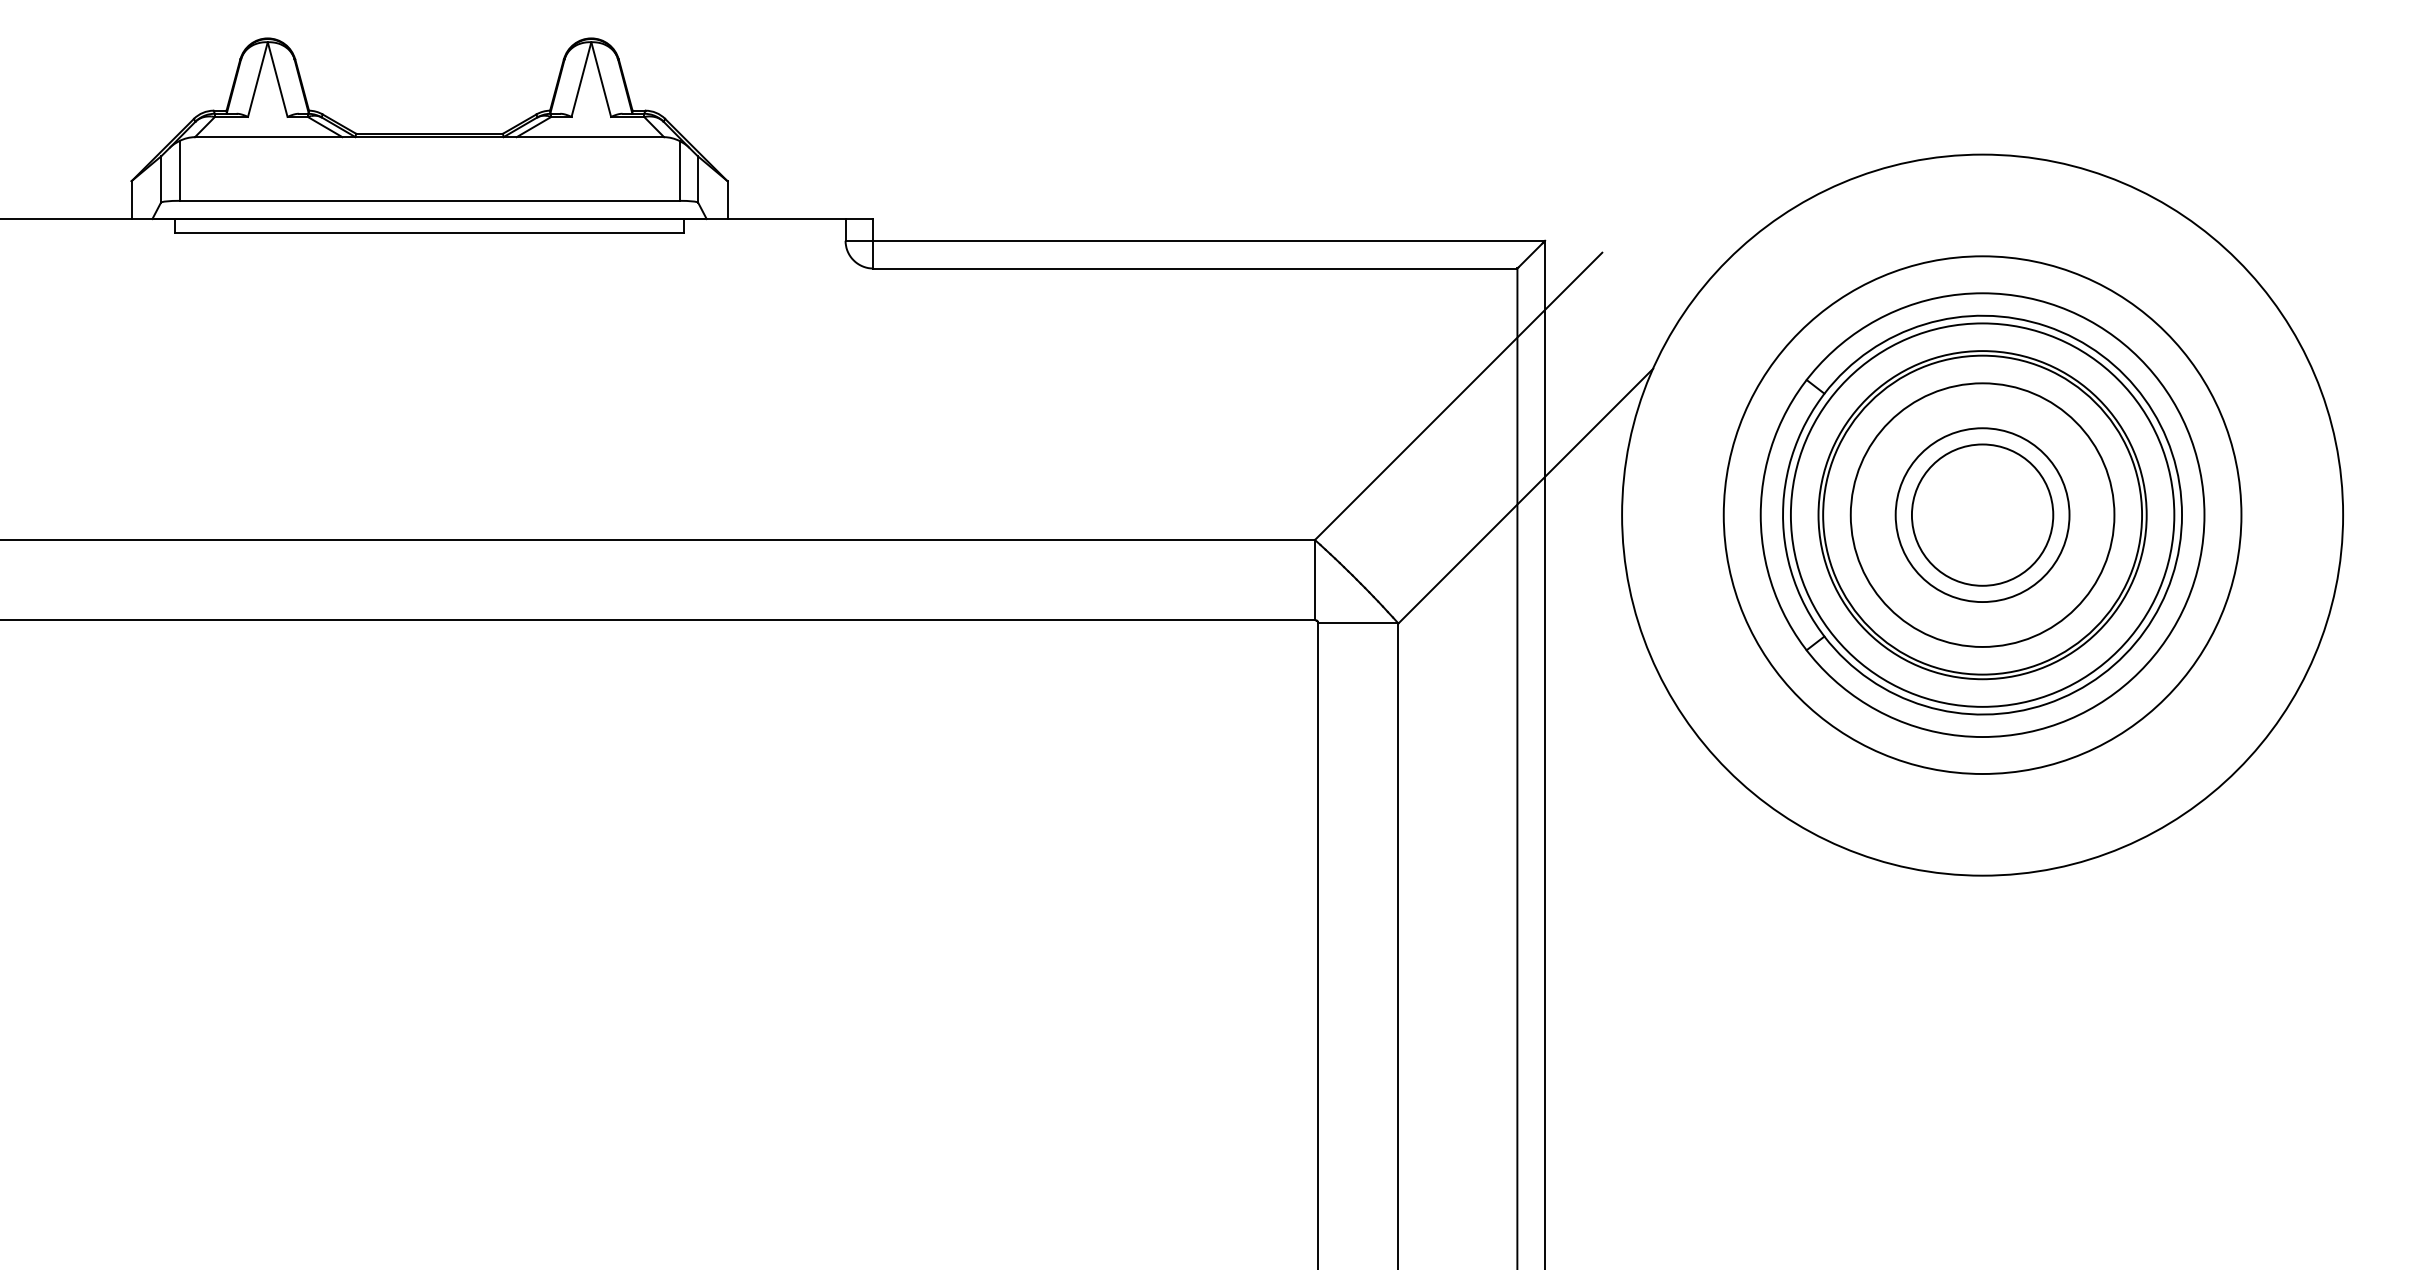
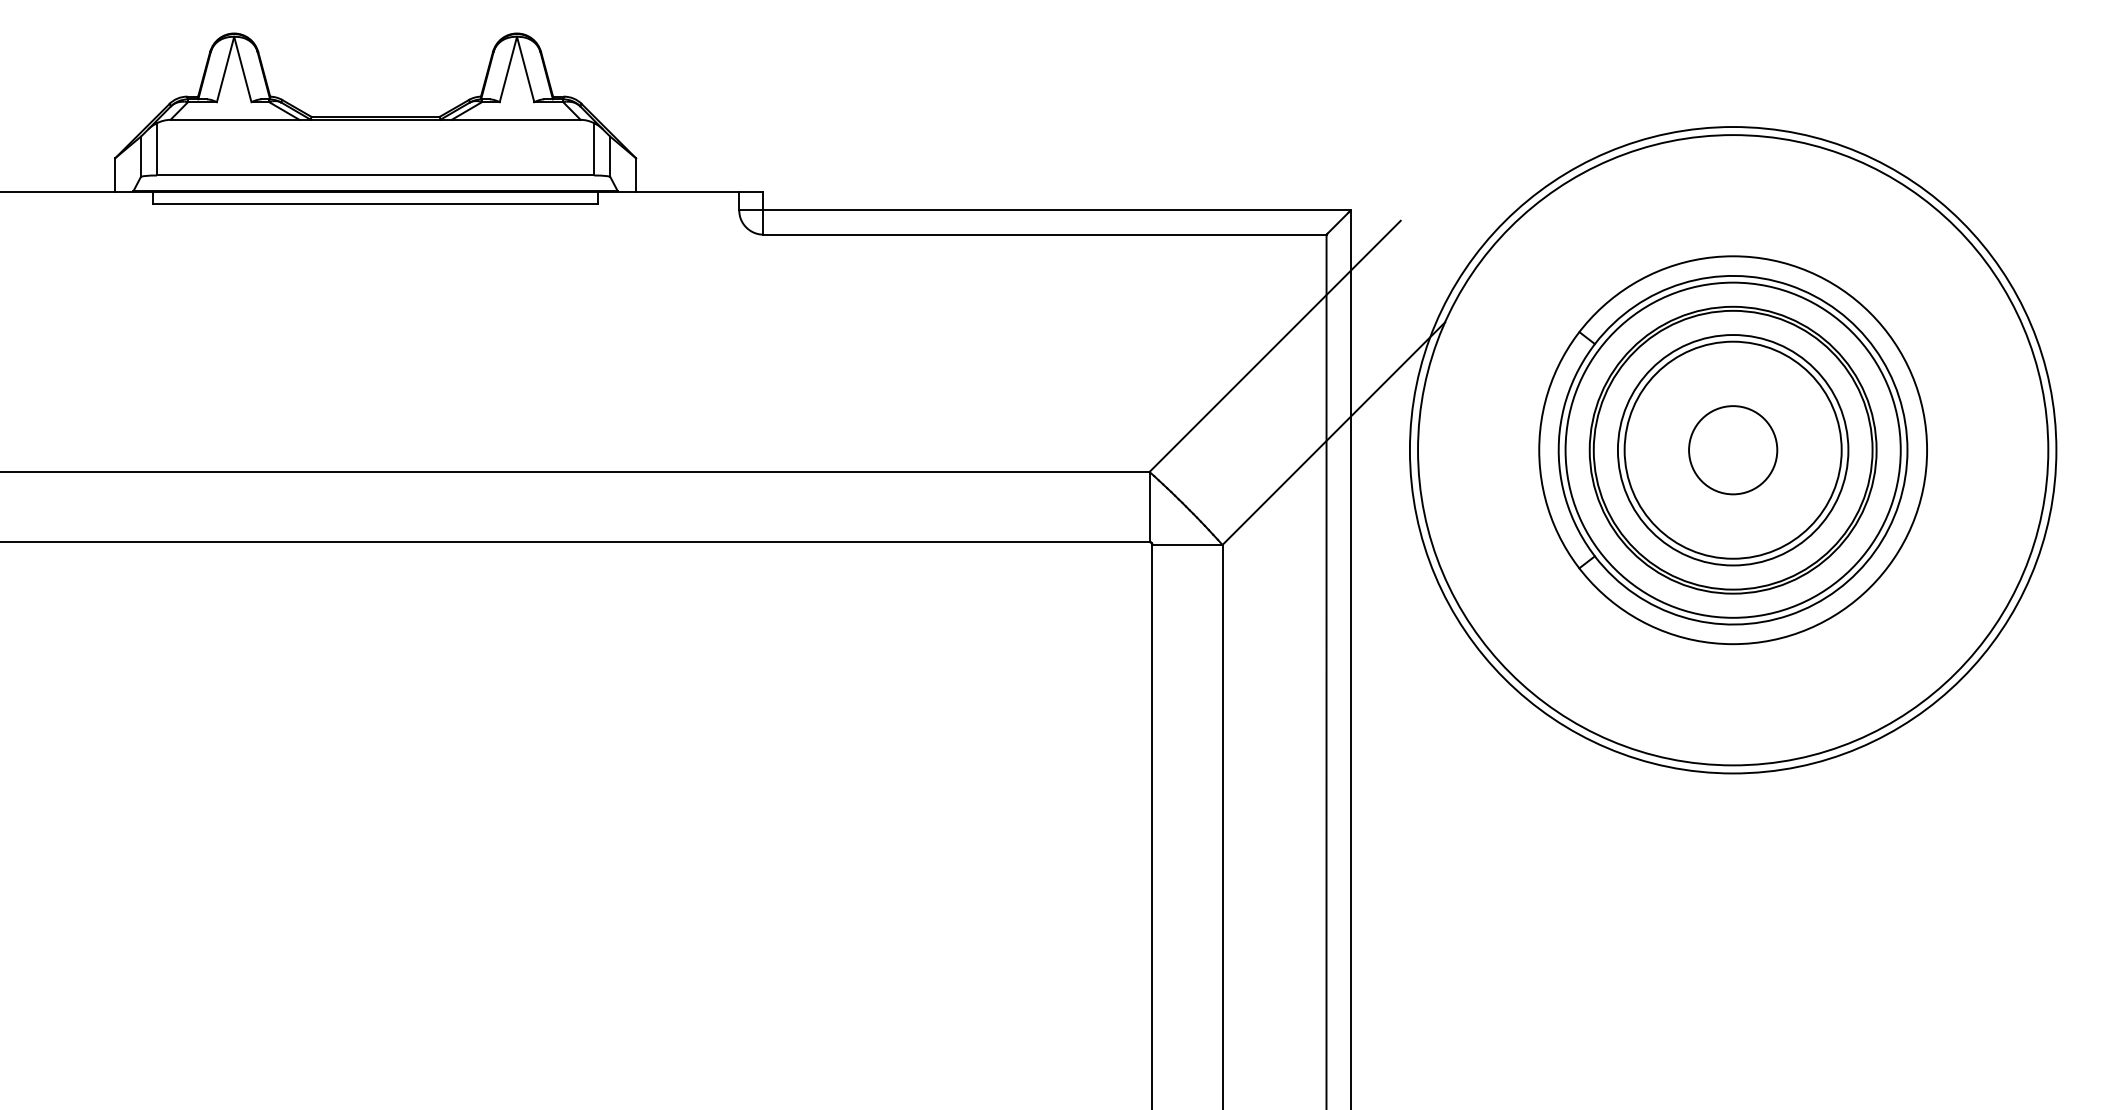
circle: (1981, 514) -> (1732, 449), size x1.43
circle: (1981, 515) -> (1732, 450), size x1.43
circle: (1982, 515) -> (1733, 450), size x0.71

